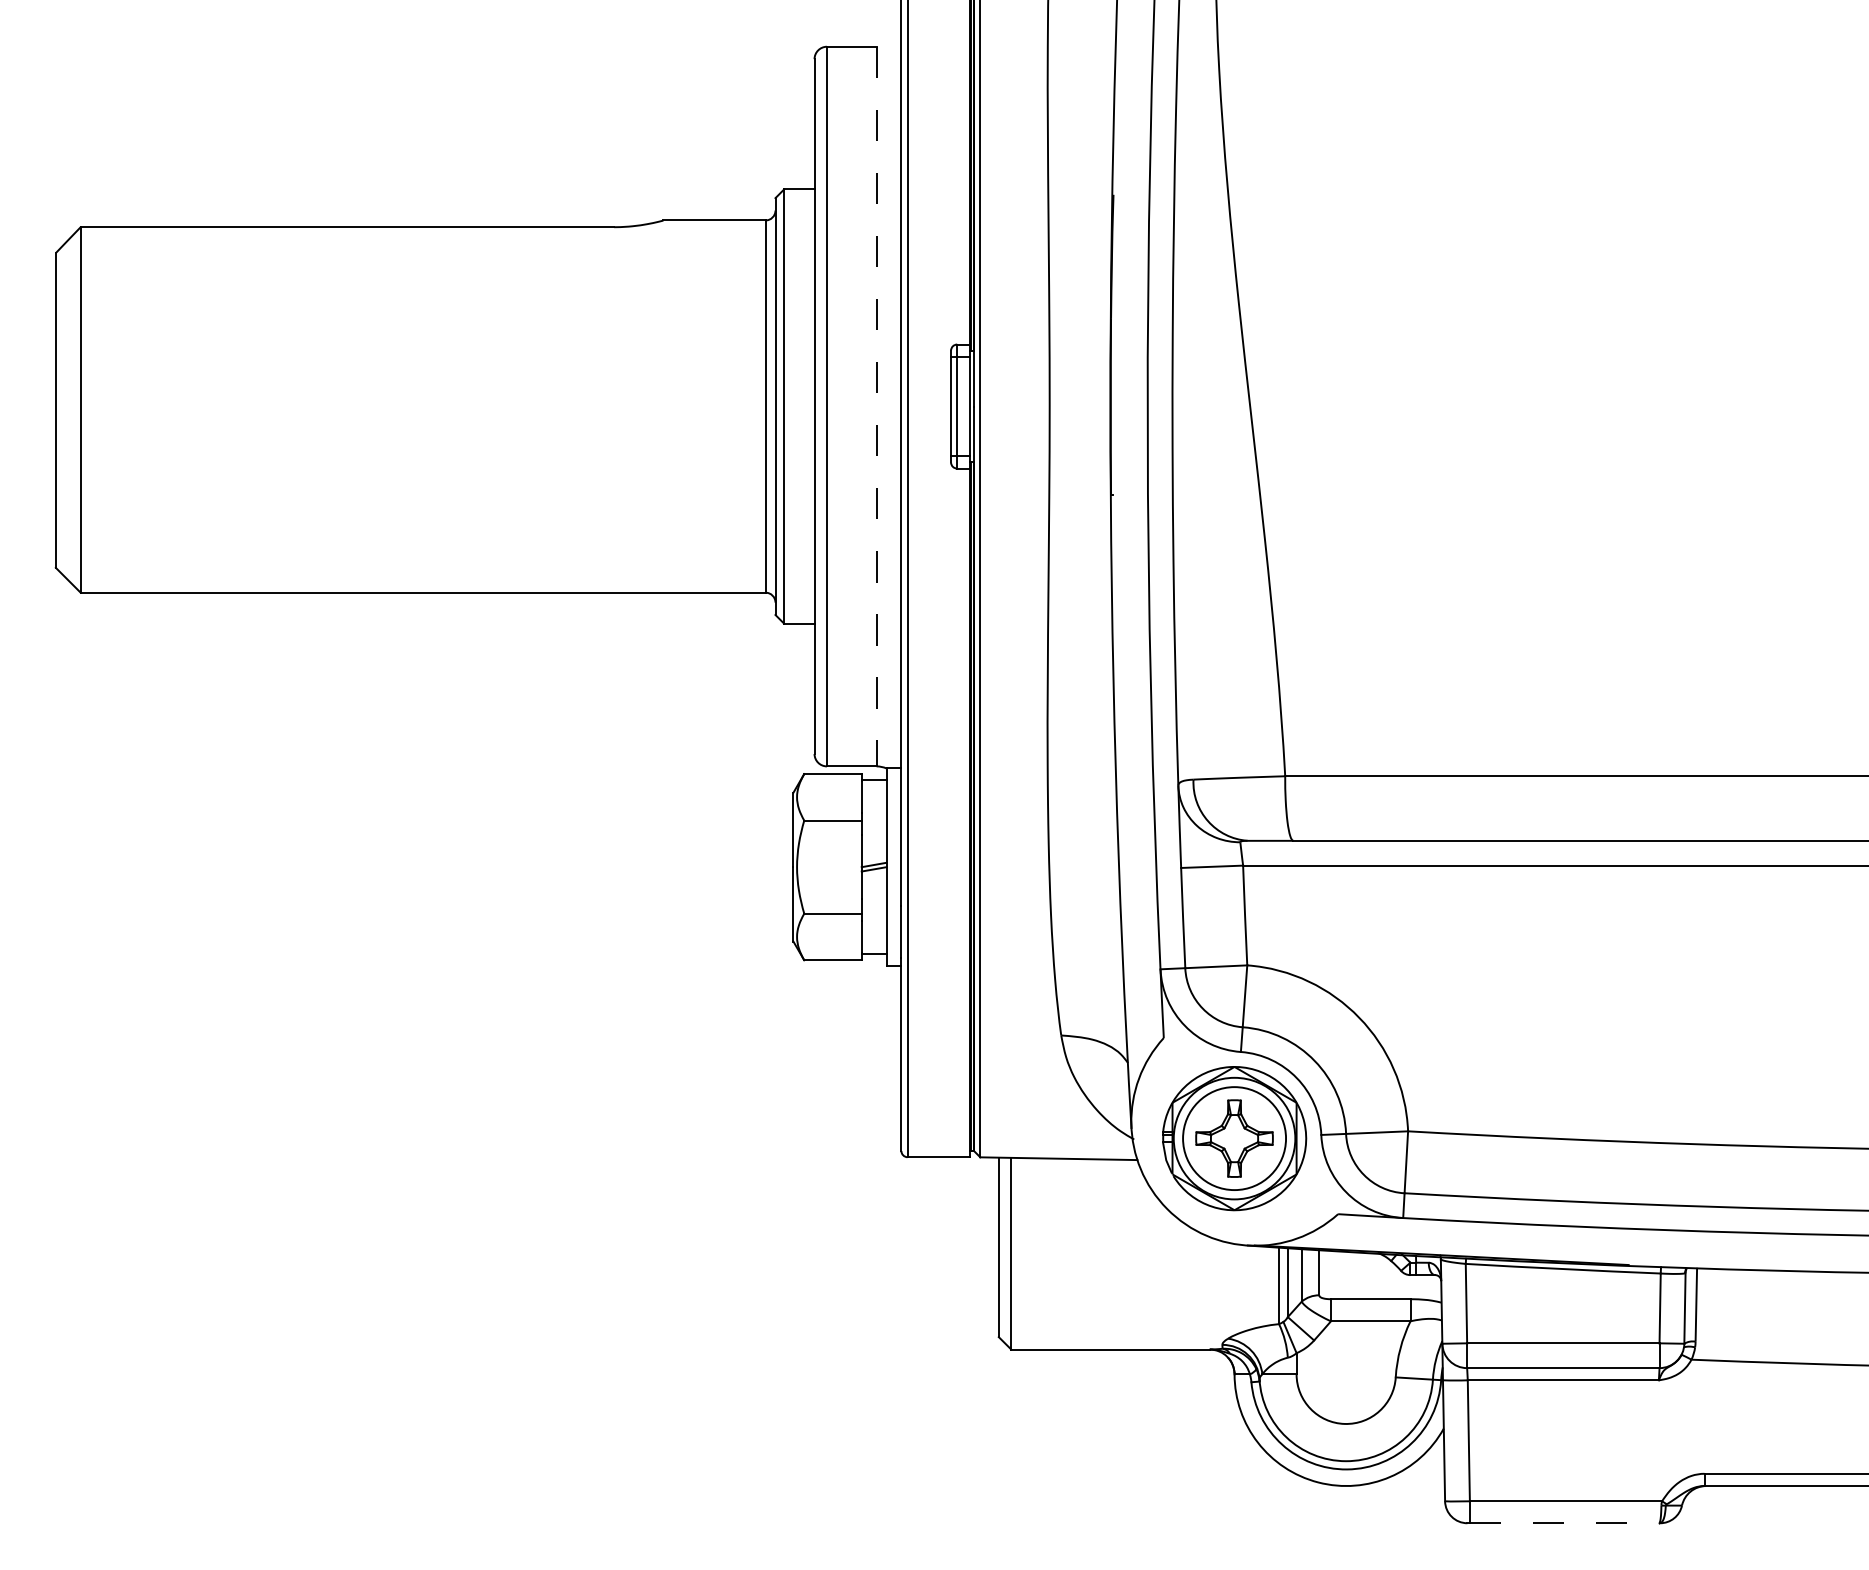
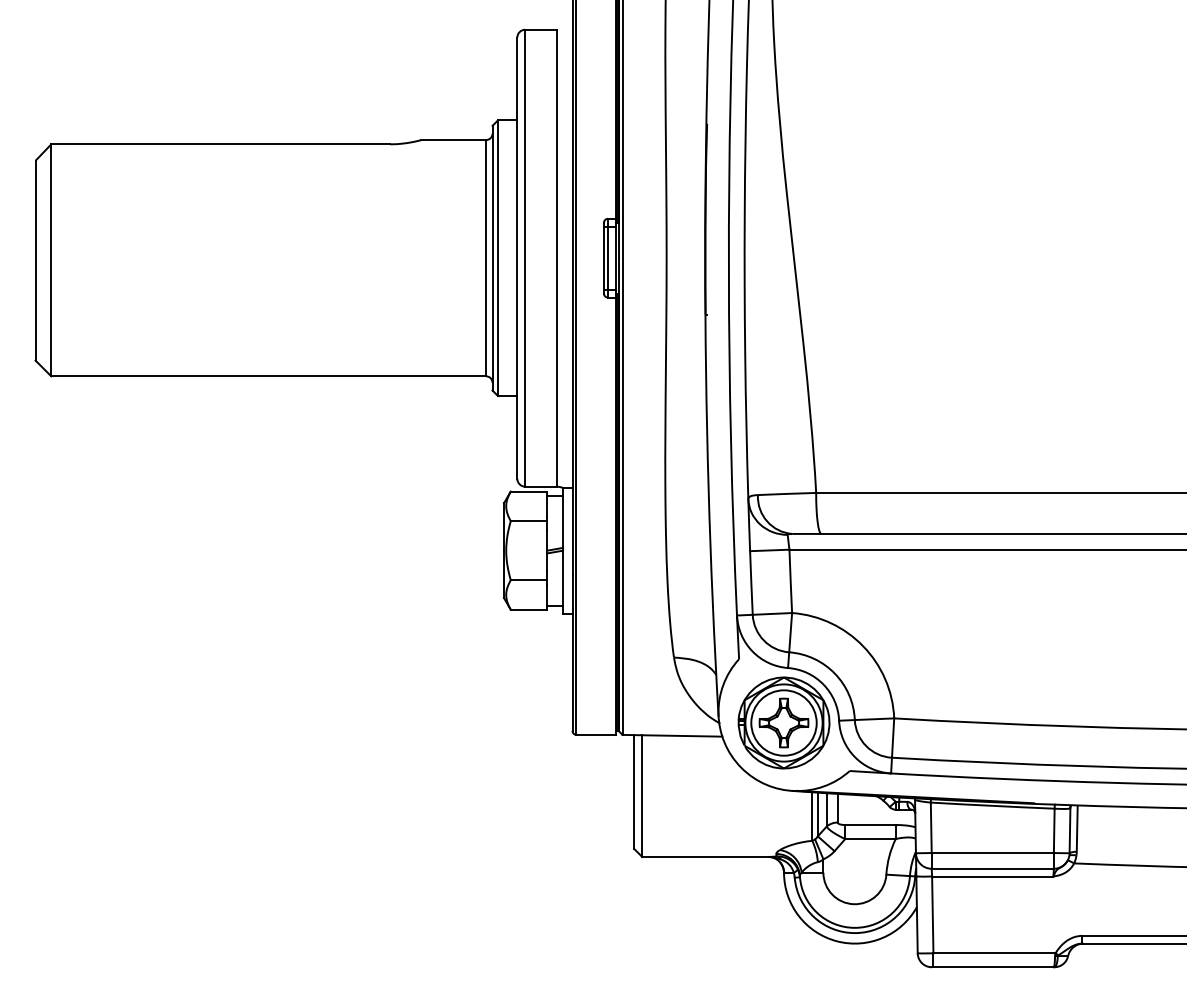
line: (876, 407) -> (556, 258), dashed -> solid
line: (1564, 1523) -> (993, 967), dashed -> solid

